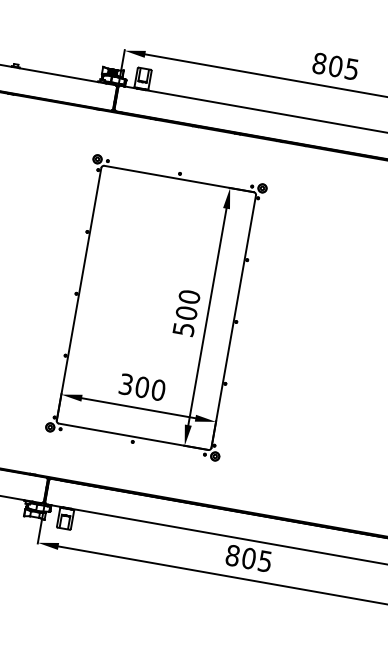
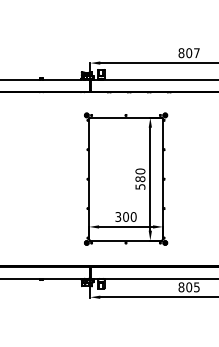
text: (351, 69) -> (196, 53), 805 -> 807
text: (186, 313) -> (140, 179), 500 -> 580

